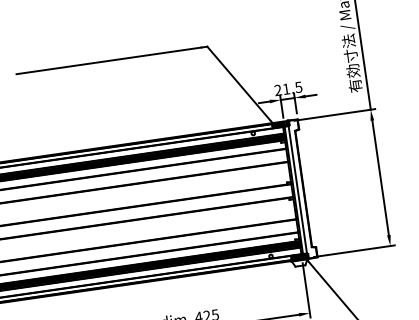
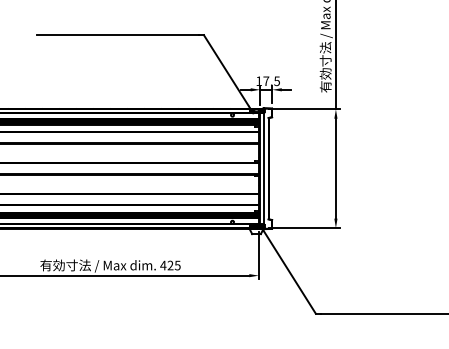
text: (281, 88) -> (262, 80), 21.5 -> 17.5

